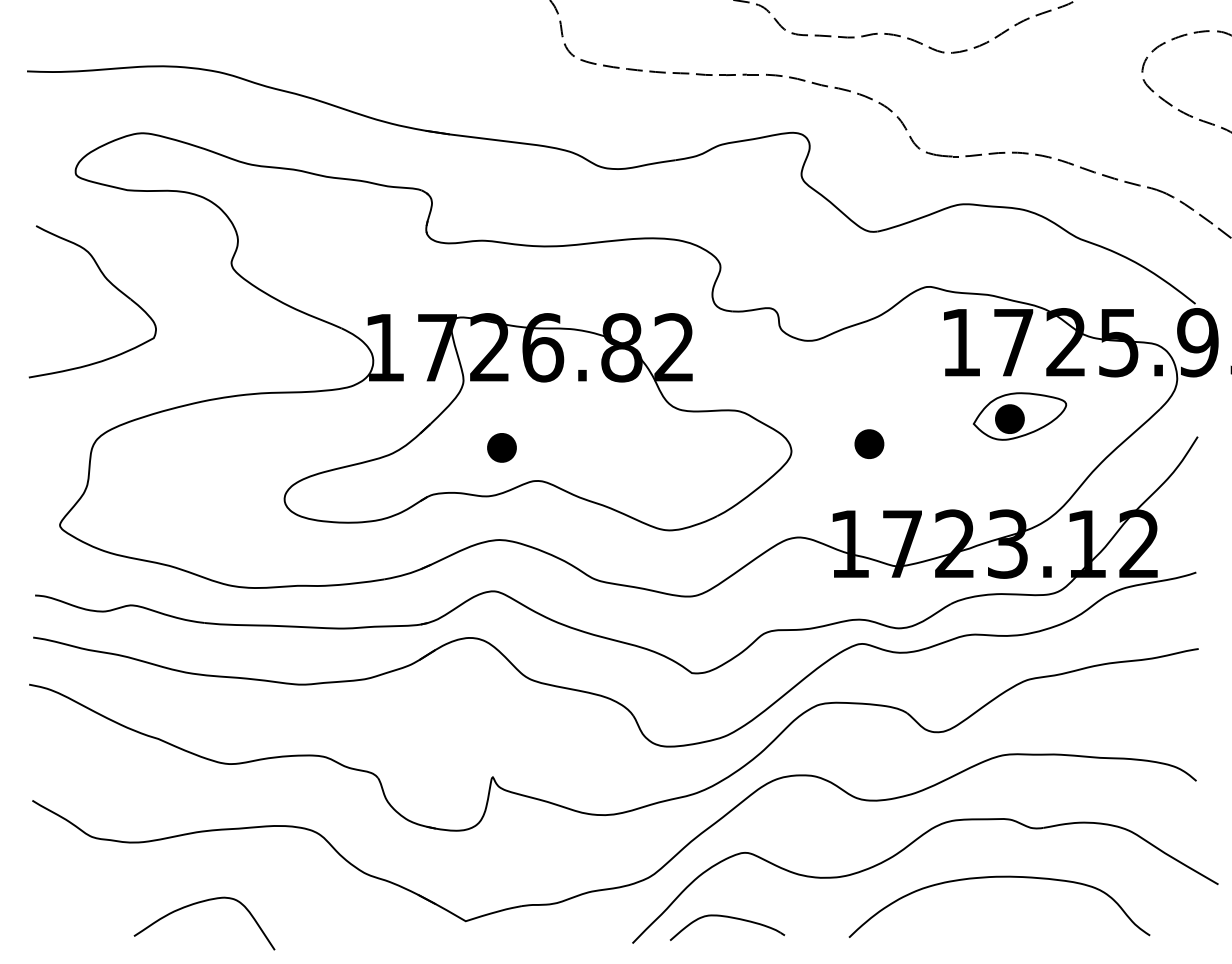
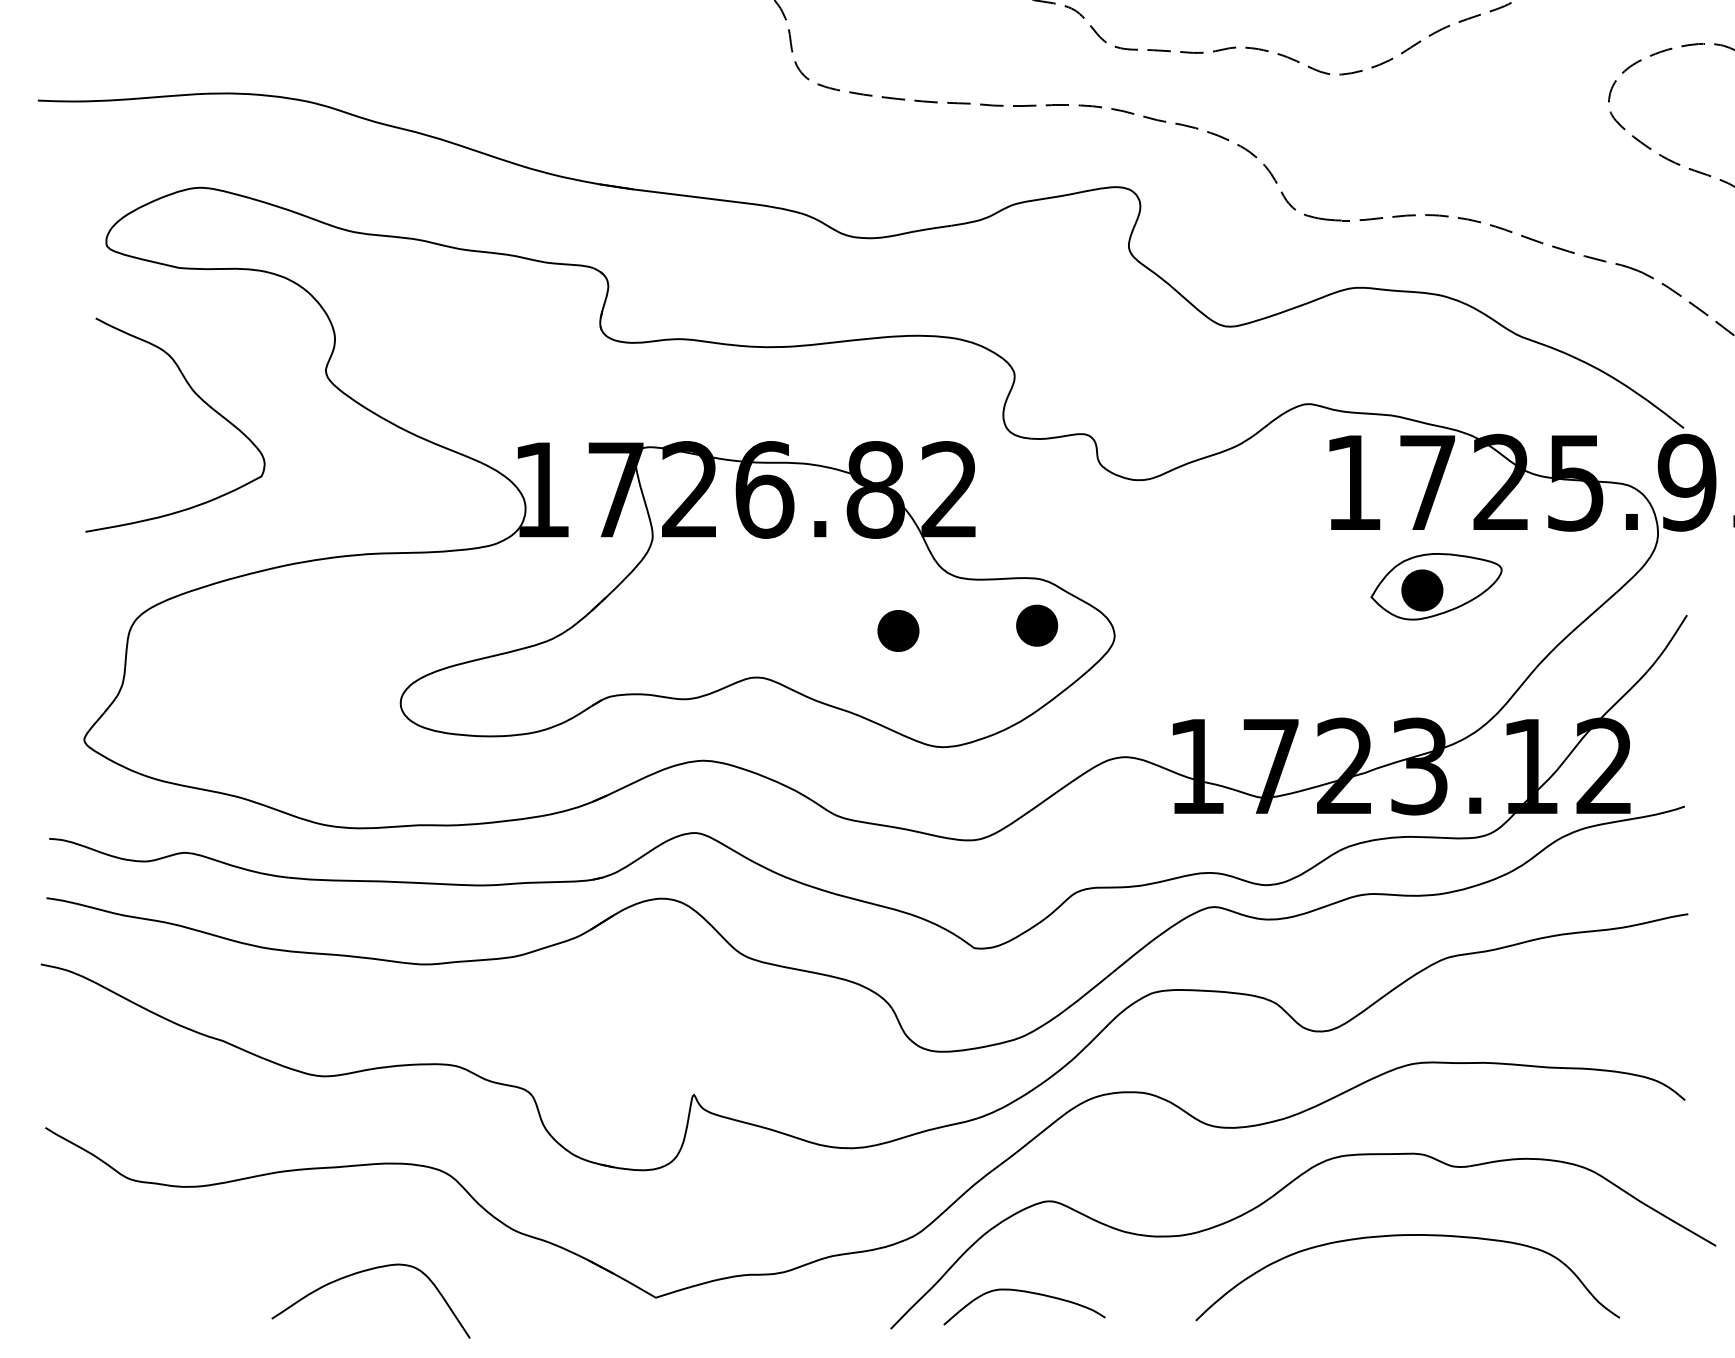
part: (107, 281) -> (196, 396), moved
part: (869, 443) -> (1037, 624), moved
part: (501, 447) -> (897, 630), moved
curve: (199, 903) -> (363, 1272), moved

